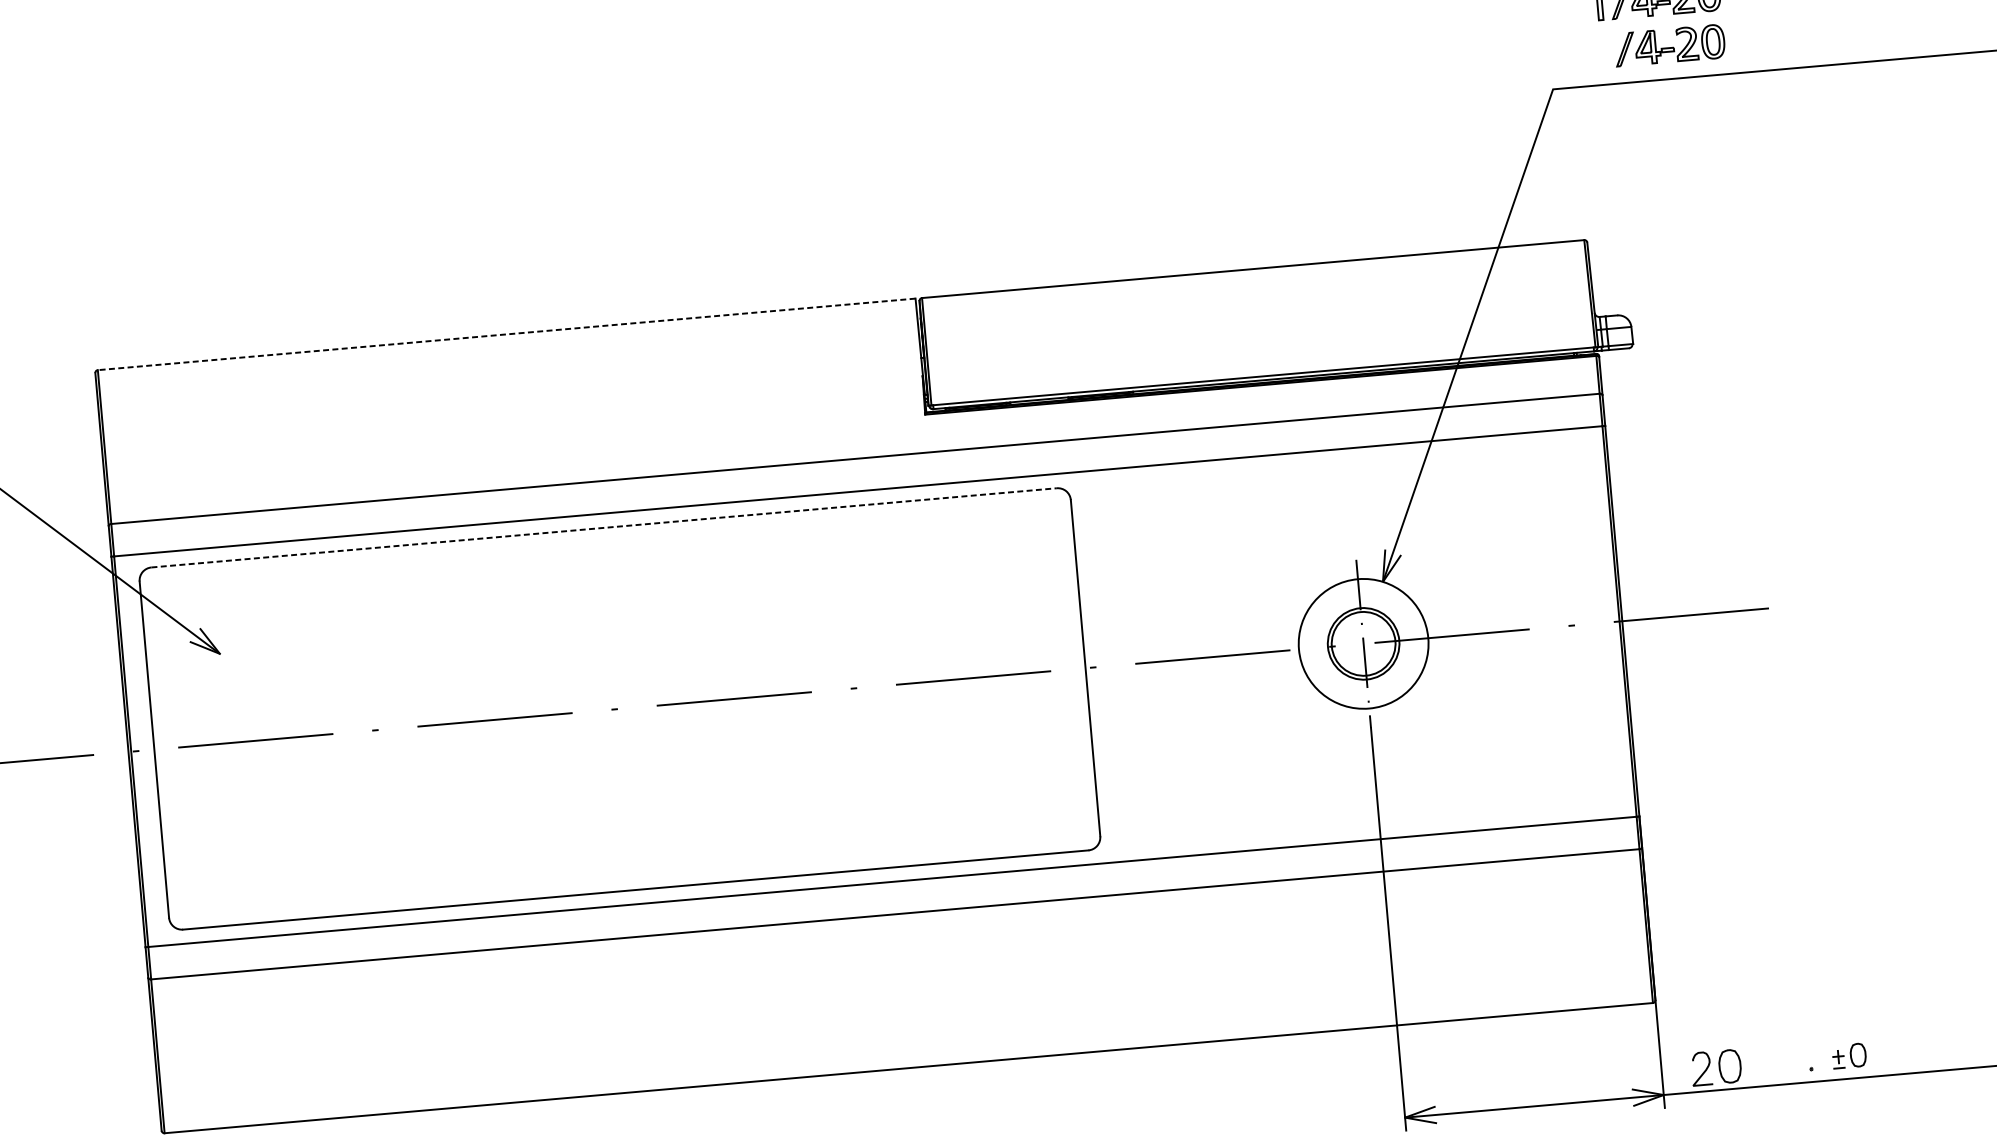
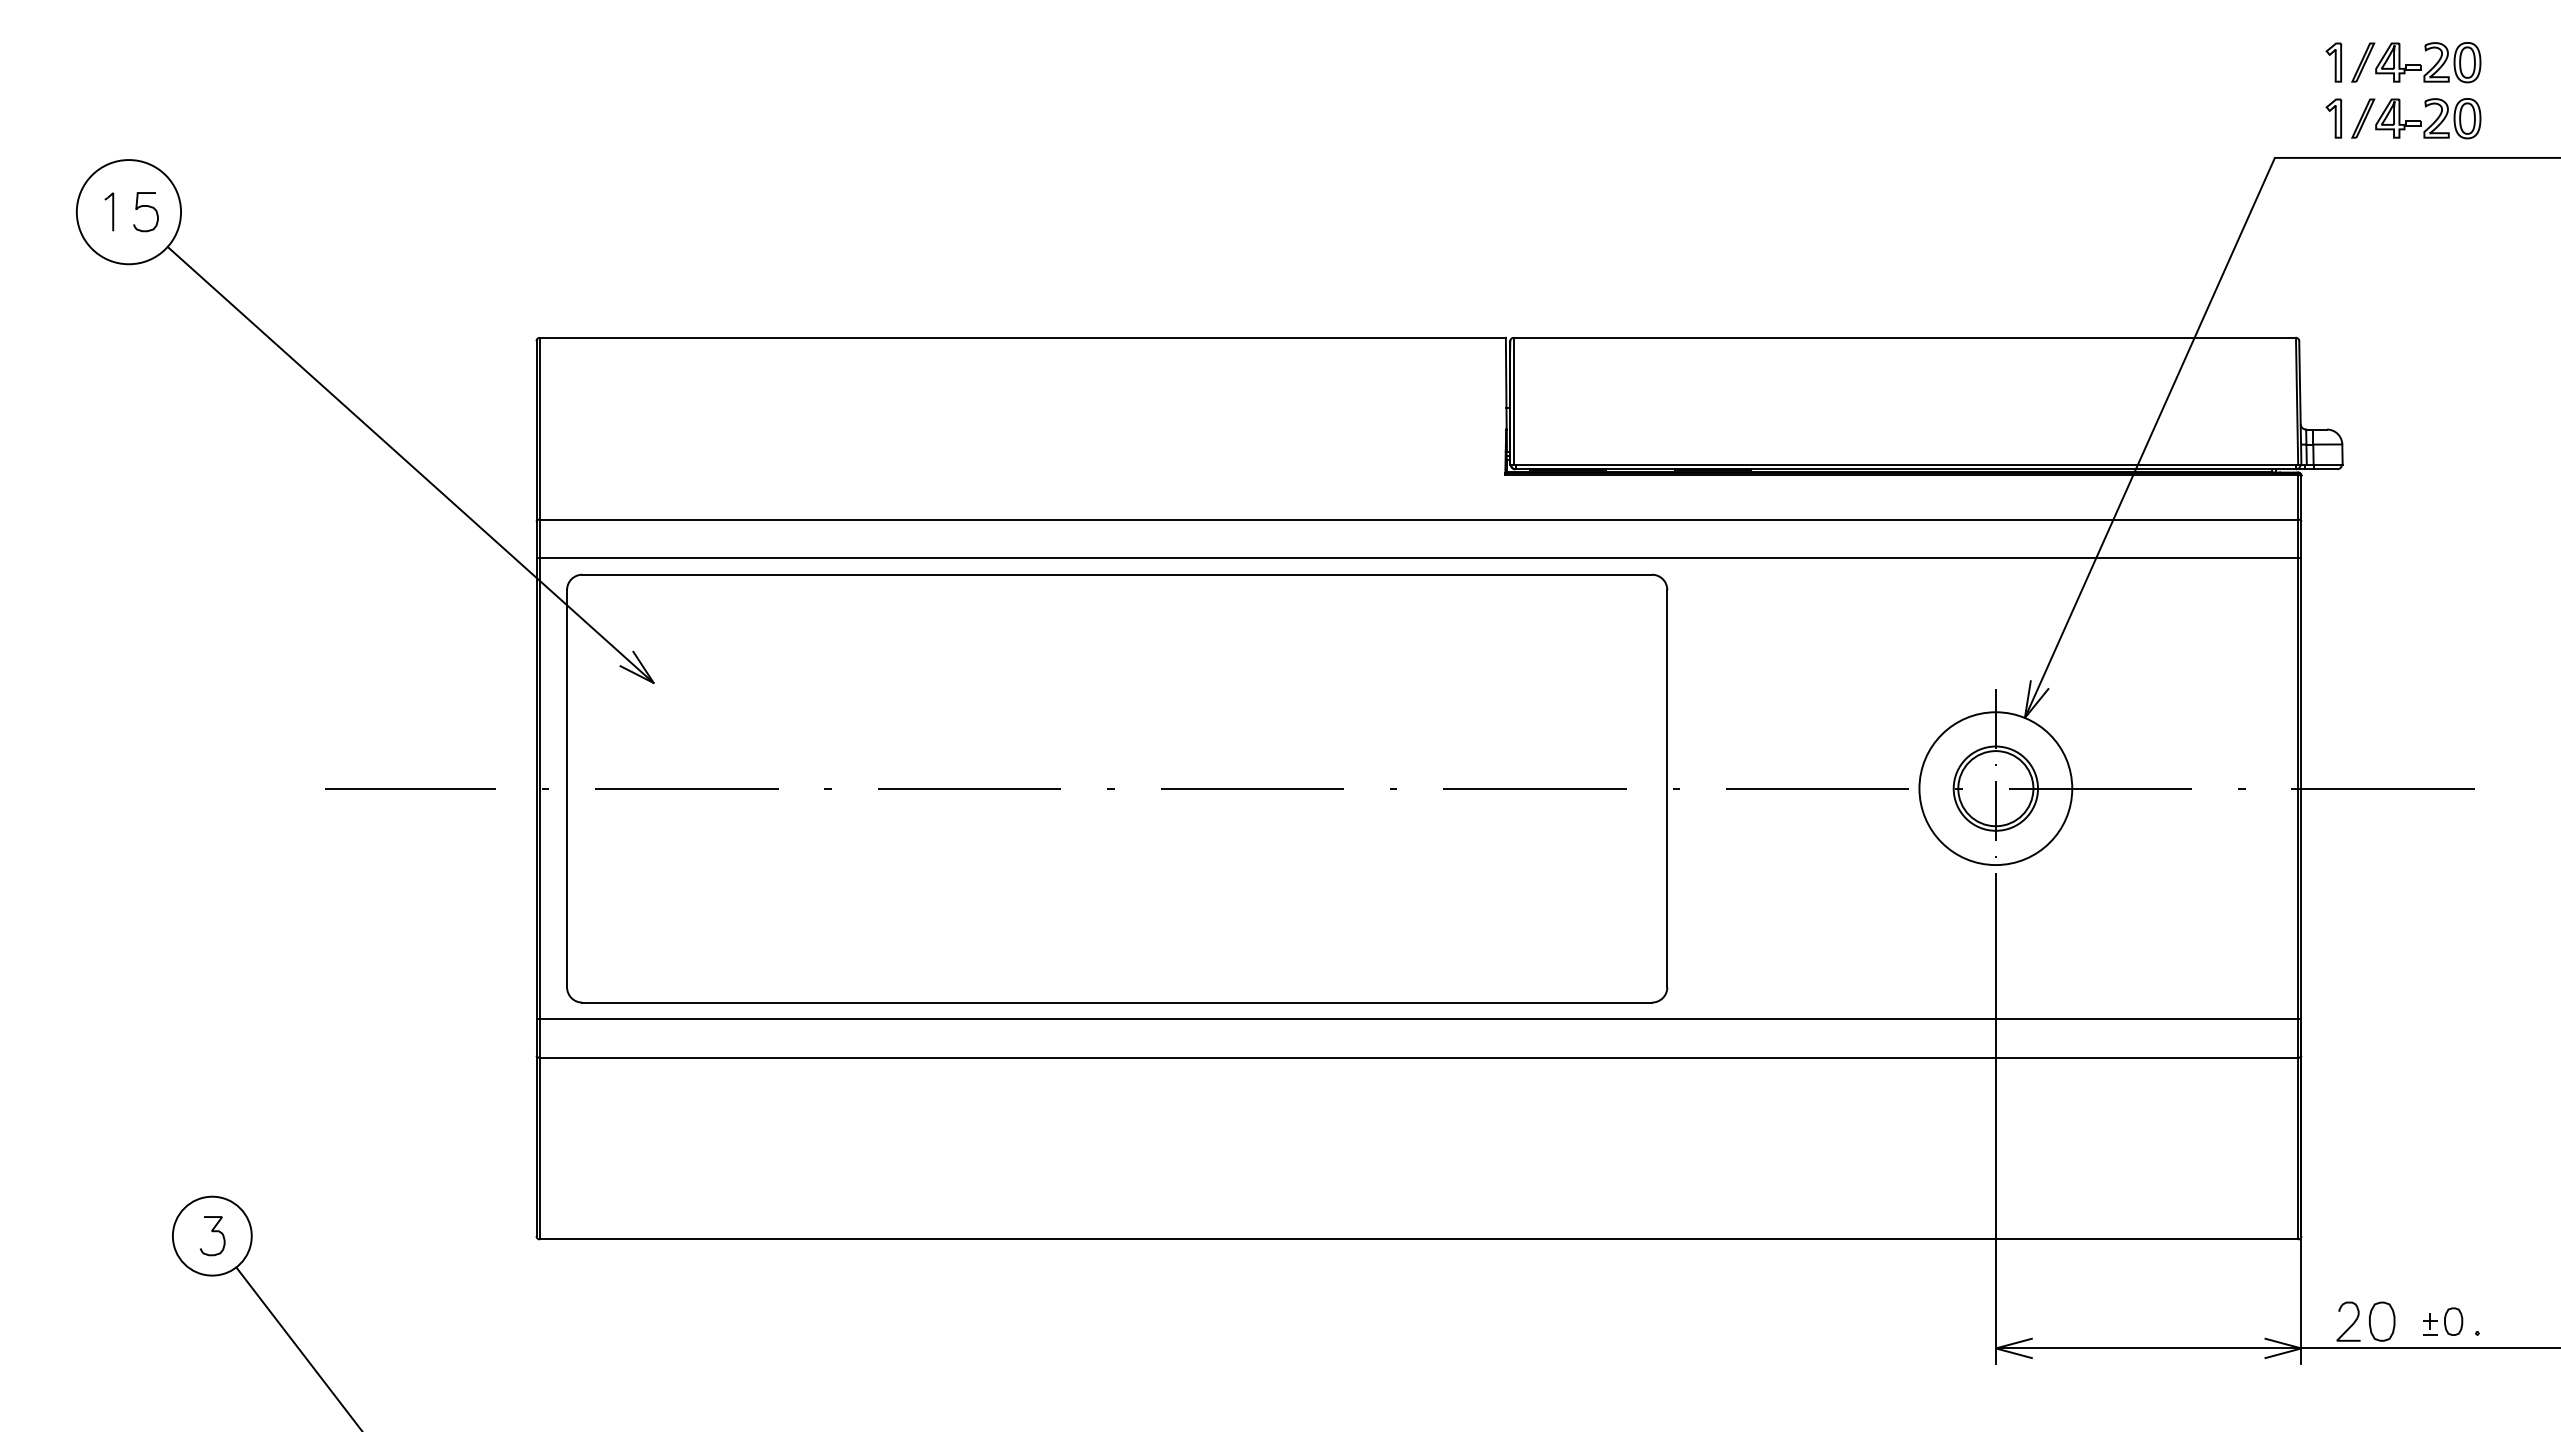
part: (1599, 51) -> (2333, 118), added
line: (506, 334) -> (1022, 337), dashed -> solid
line: (604, 527) -> (1117, 574), dashed -> solid
part: (1849, 1055) -> (2443, 1321), moved

